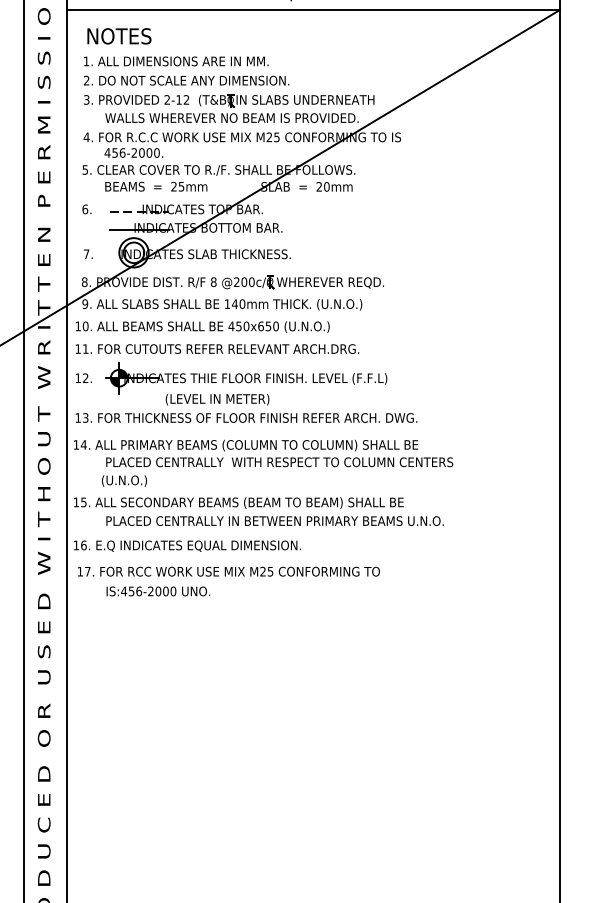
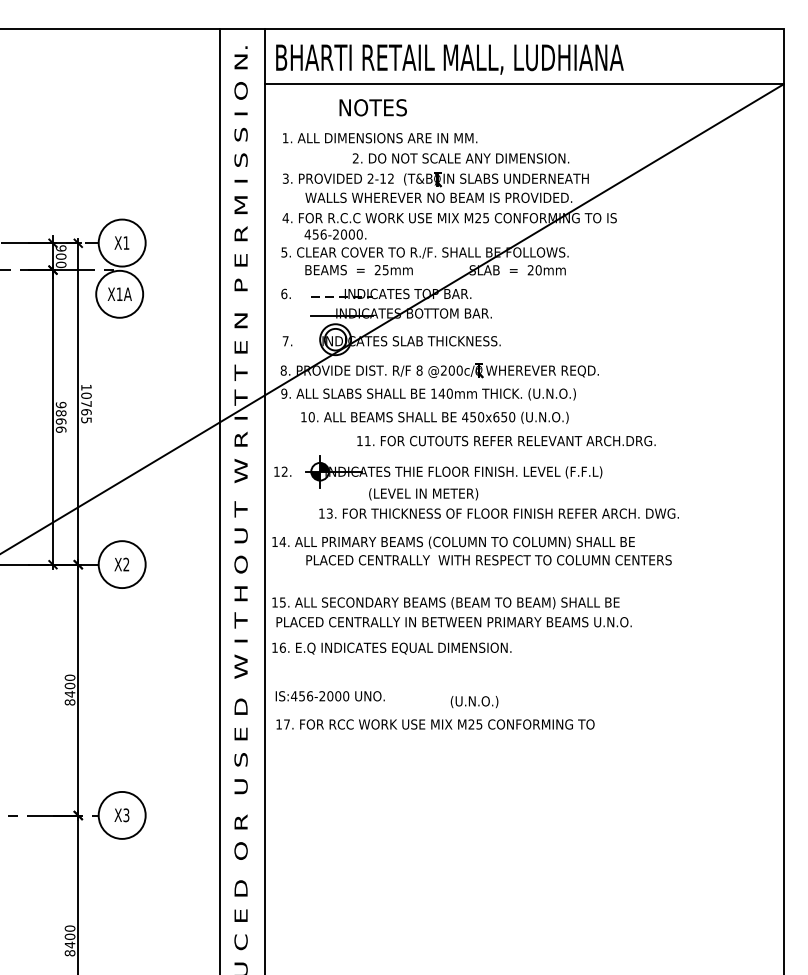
text: (118, 36) -> (372, 107), moved
text: (186, 80) -> (460, 158), moved
text: (202, 326) -> (434, 417), moved
text: (217, 349) -> (506, 441), moved
text: (245, 417) -> (498, 513), moved
text: (124, 481) -> (474, 702), moved
text: (274, 521) -> (453, 622), moved
text: (228, 571) -> (435, 724), moved
text: (157, 591) -> (329, 696), moved

